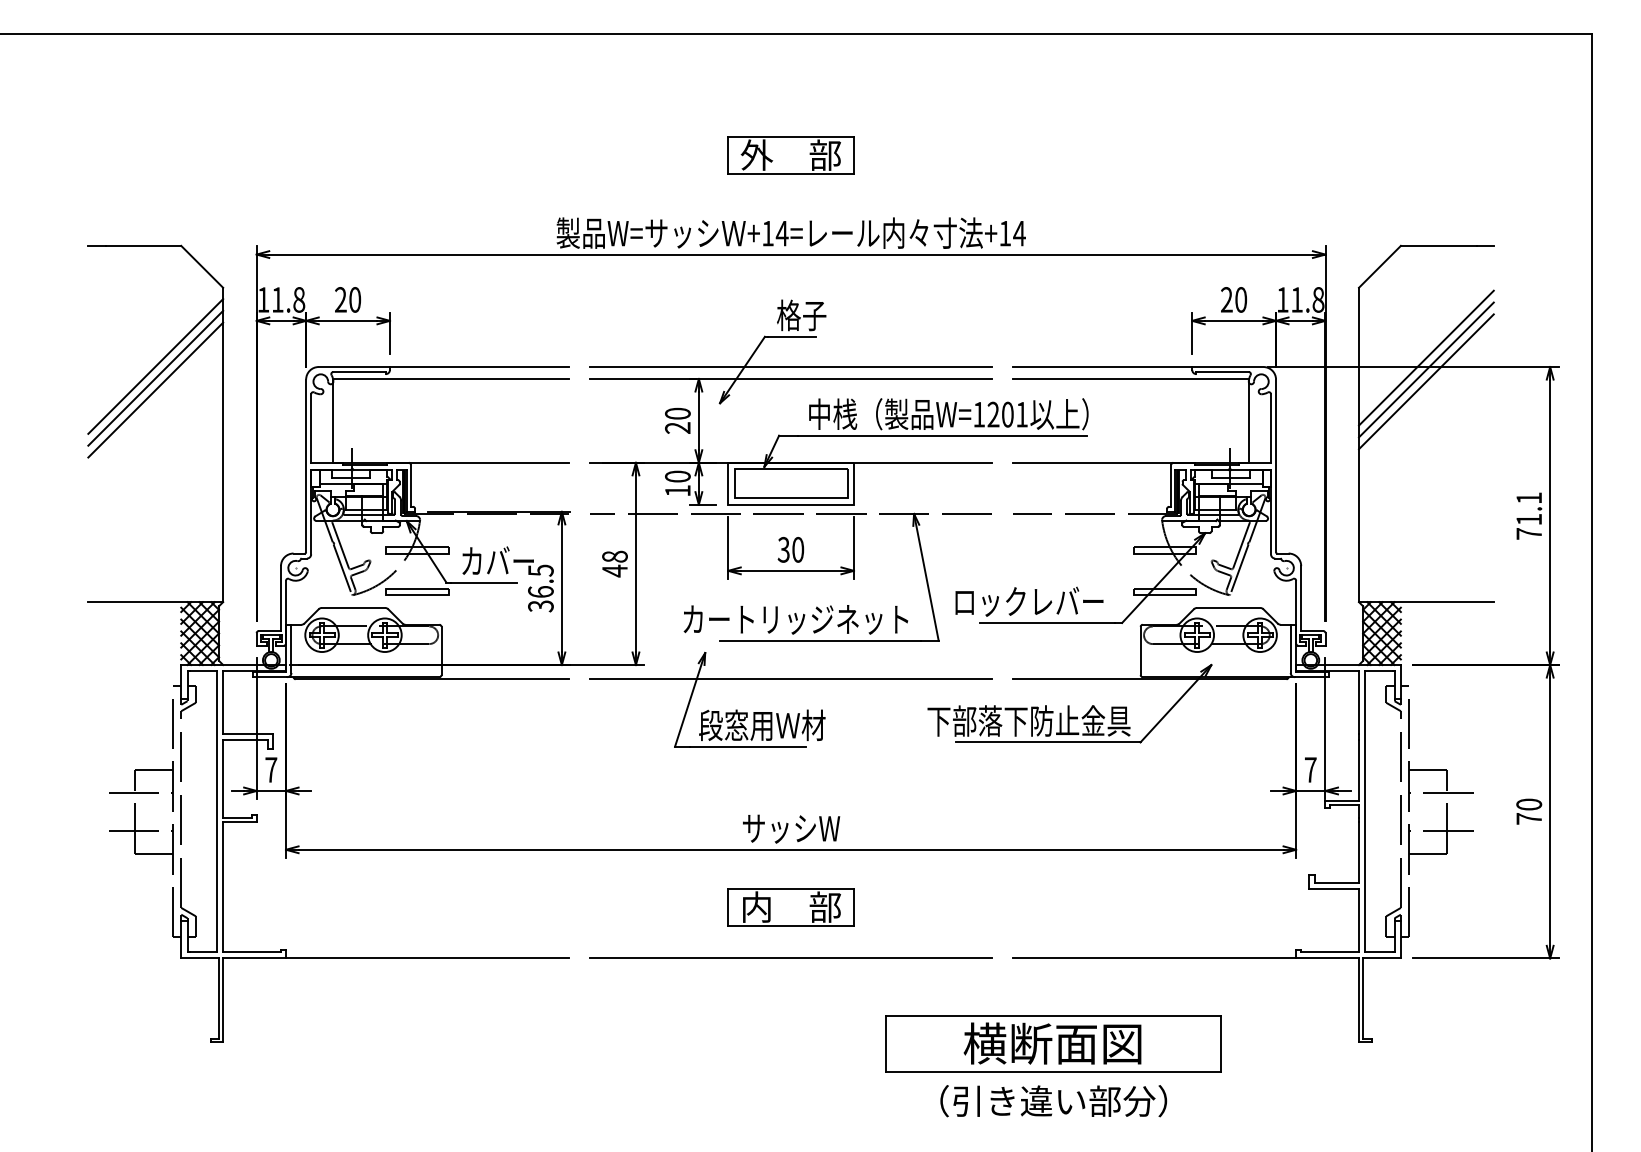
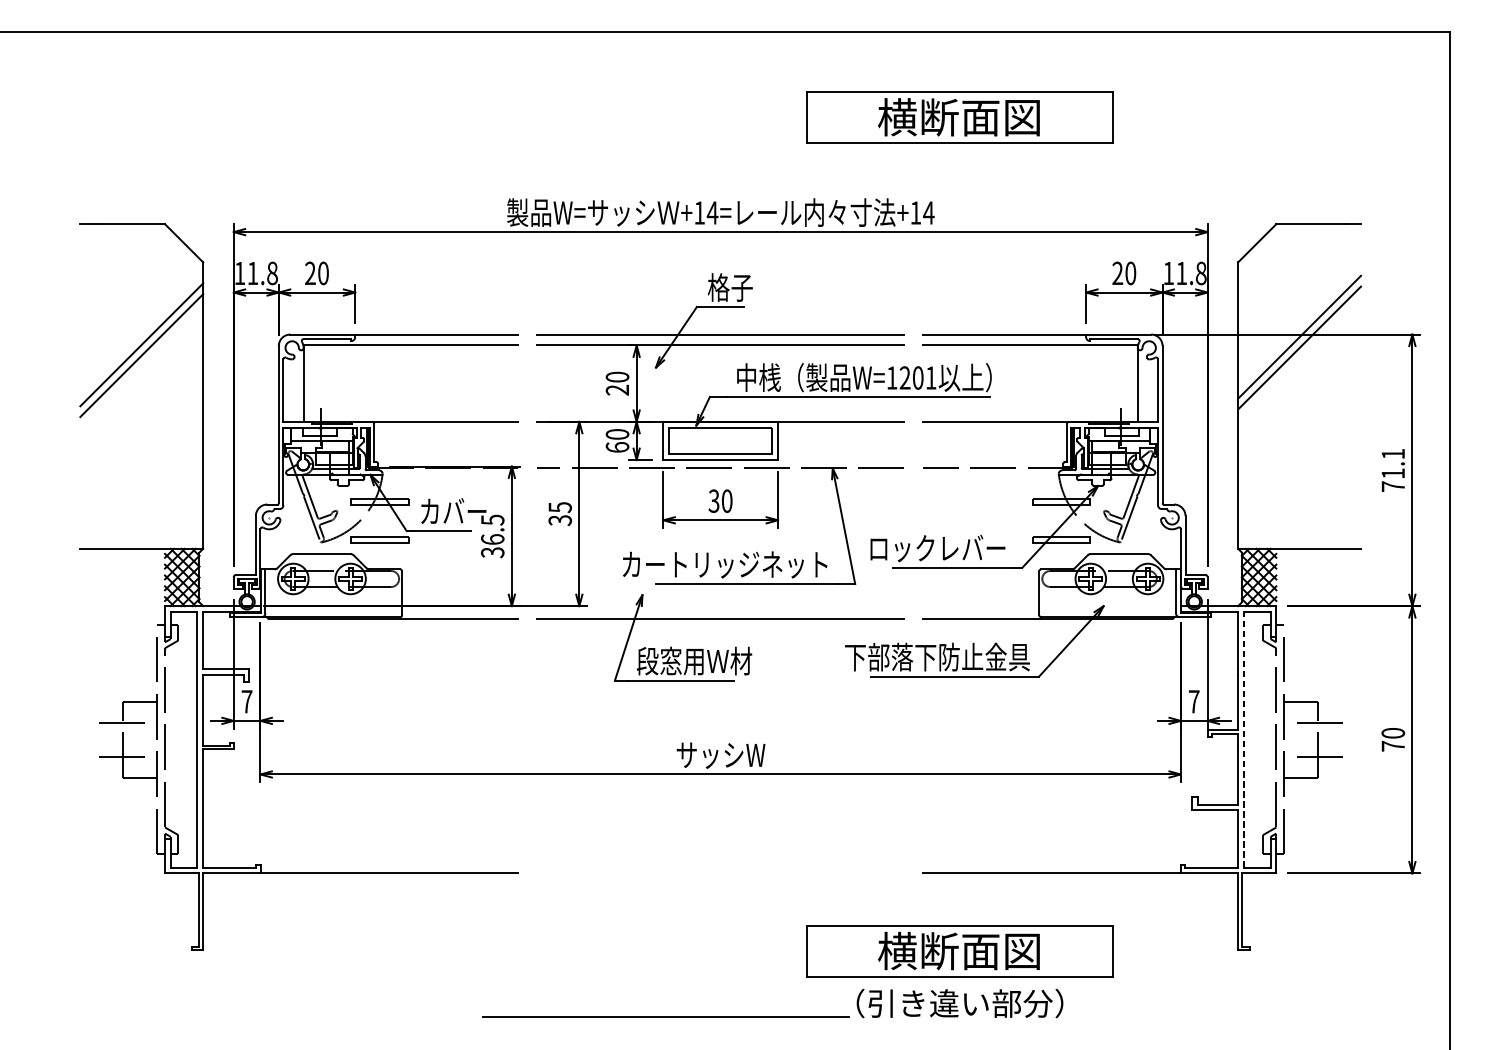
part: (1053, 128) -> (959, 117), added
part: (790, 155) -> (720, 141), removed
line: (1425, 357) -> (1298, 325), removed
line: (155, 366) -> (141, 334), removed
text: (677, 490) -> (617, 447), 10 -> 60
text: (614, 563) -> (559, 513), 48 -> 35
line: (1365, 811) -> (1244, 739), solid -> dashed
part: (790, 907) -> (720, 827), removed
line: (790, 957) -> (665, 1016), moved

